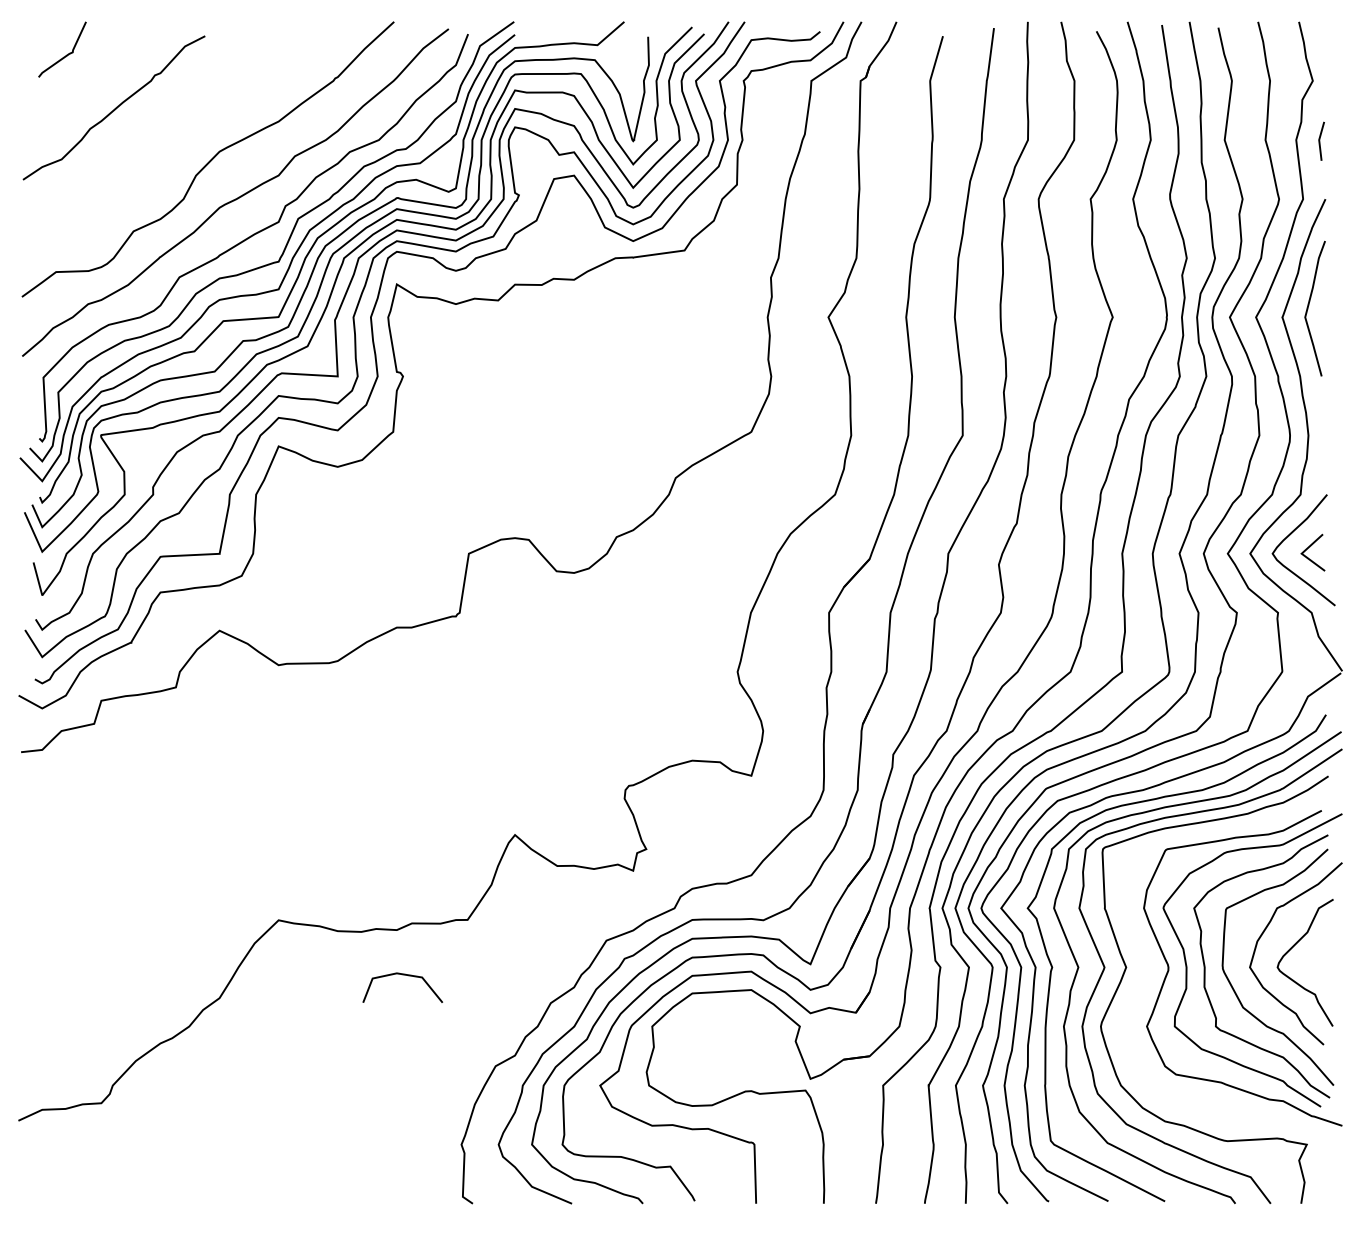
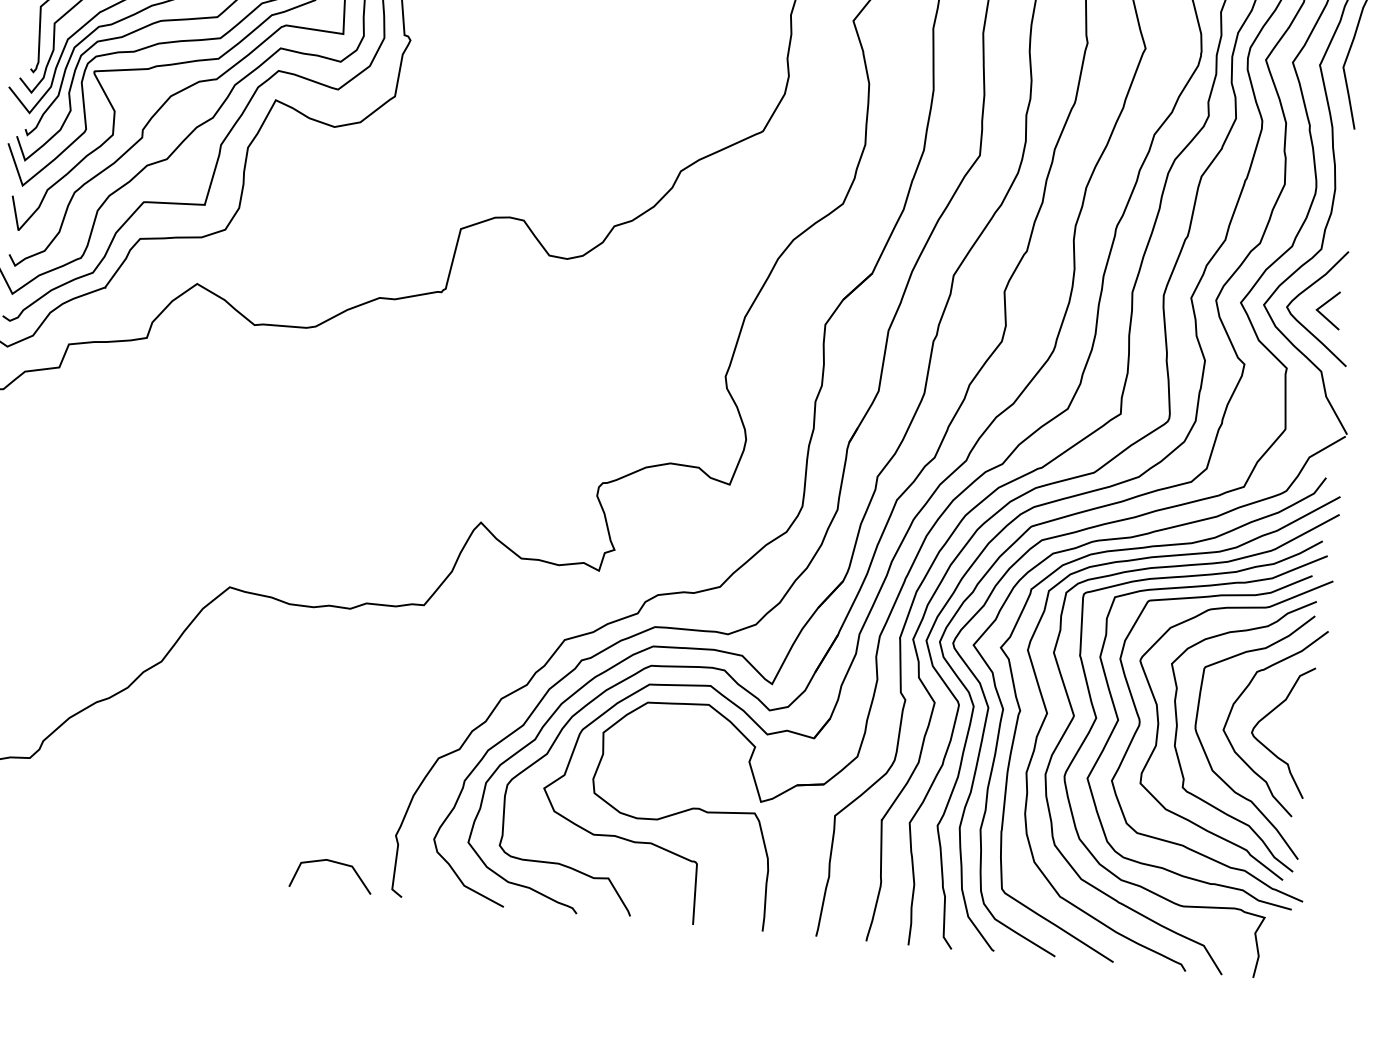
curve: (1148, 966) -> (1119, 719), added
line: (402, 975) -> (332, 862), moved

